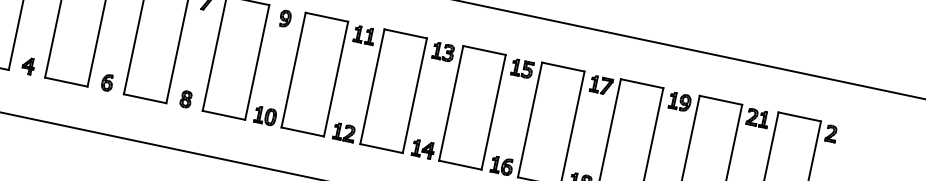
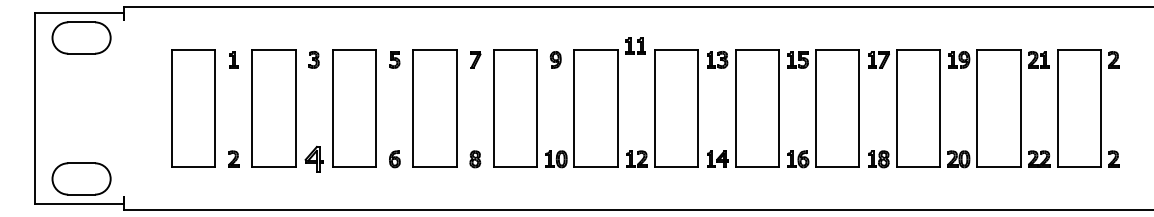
part: (364, 35) -> (635, 45), moved
part: (27, 65) -> (313, 158), size x1.6

